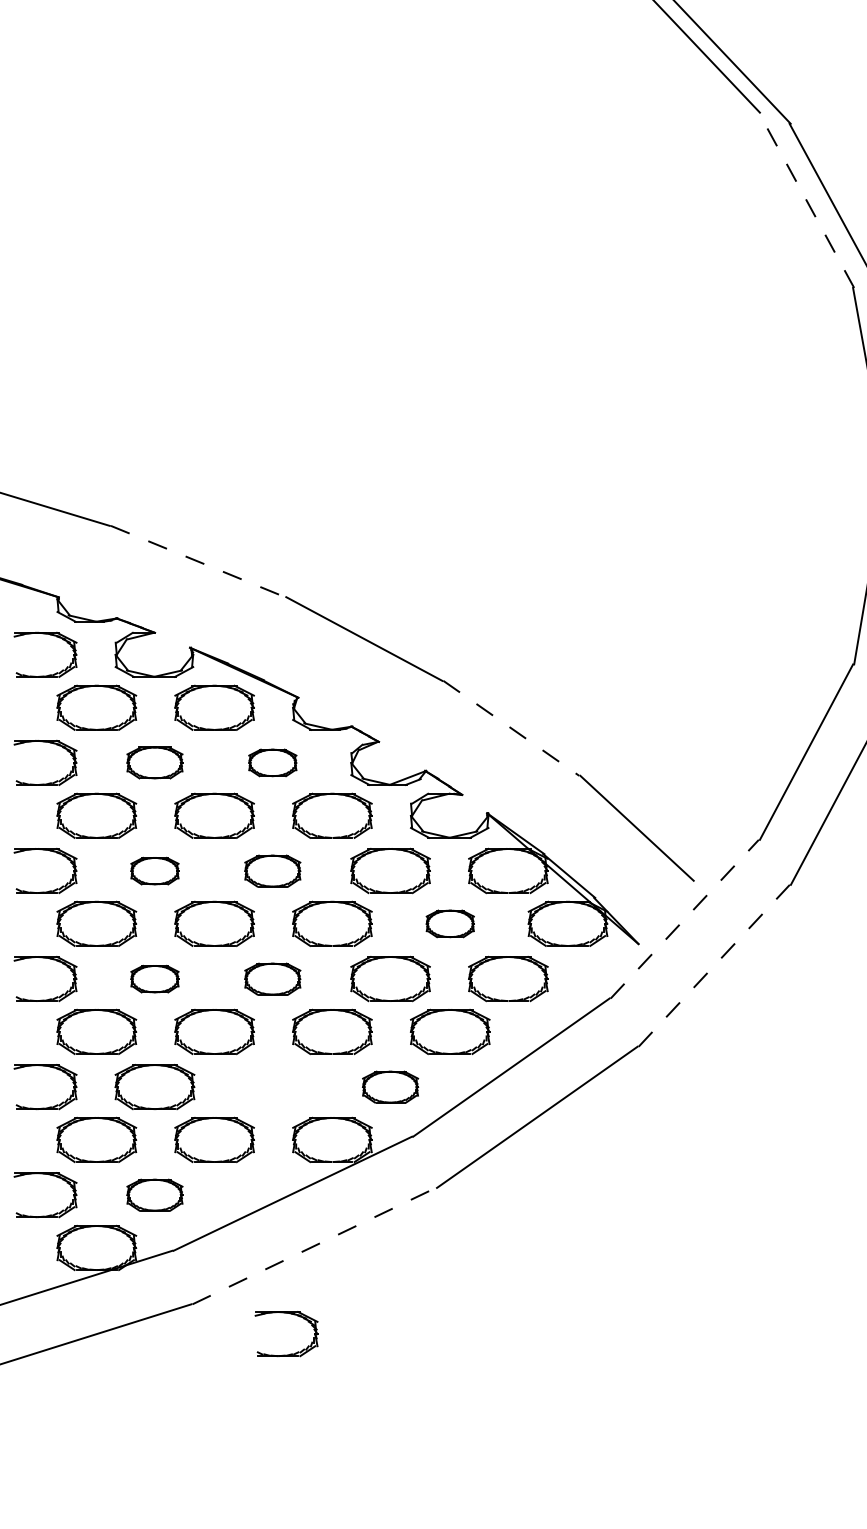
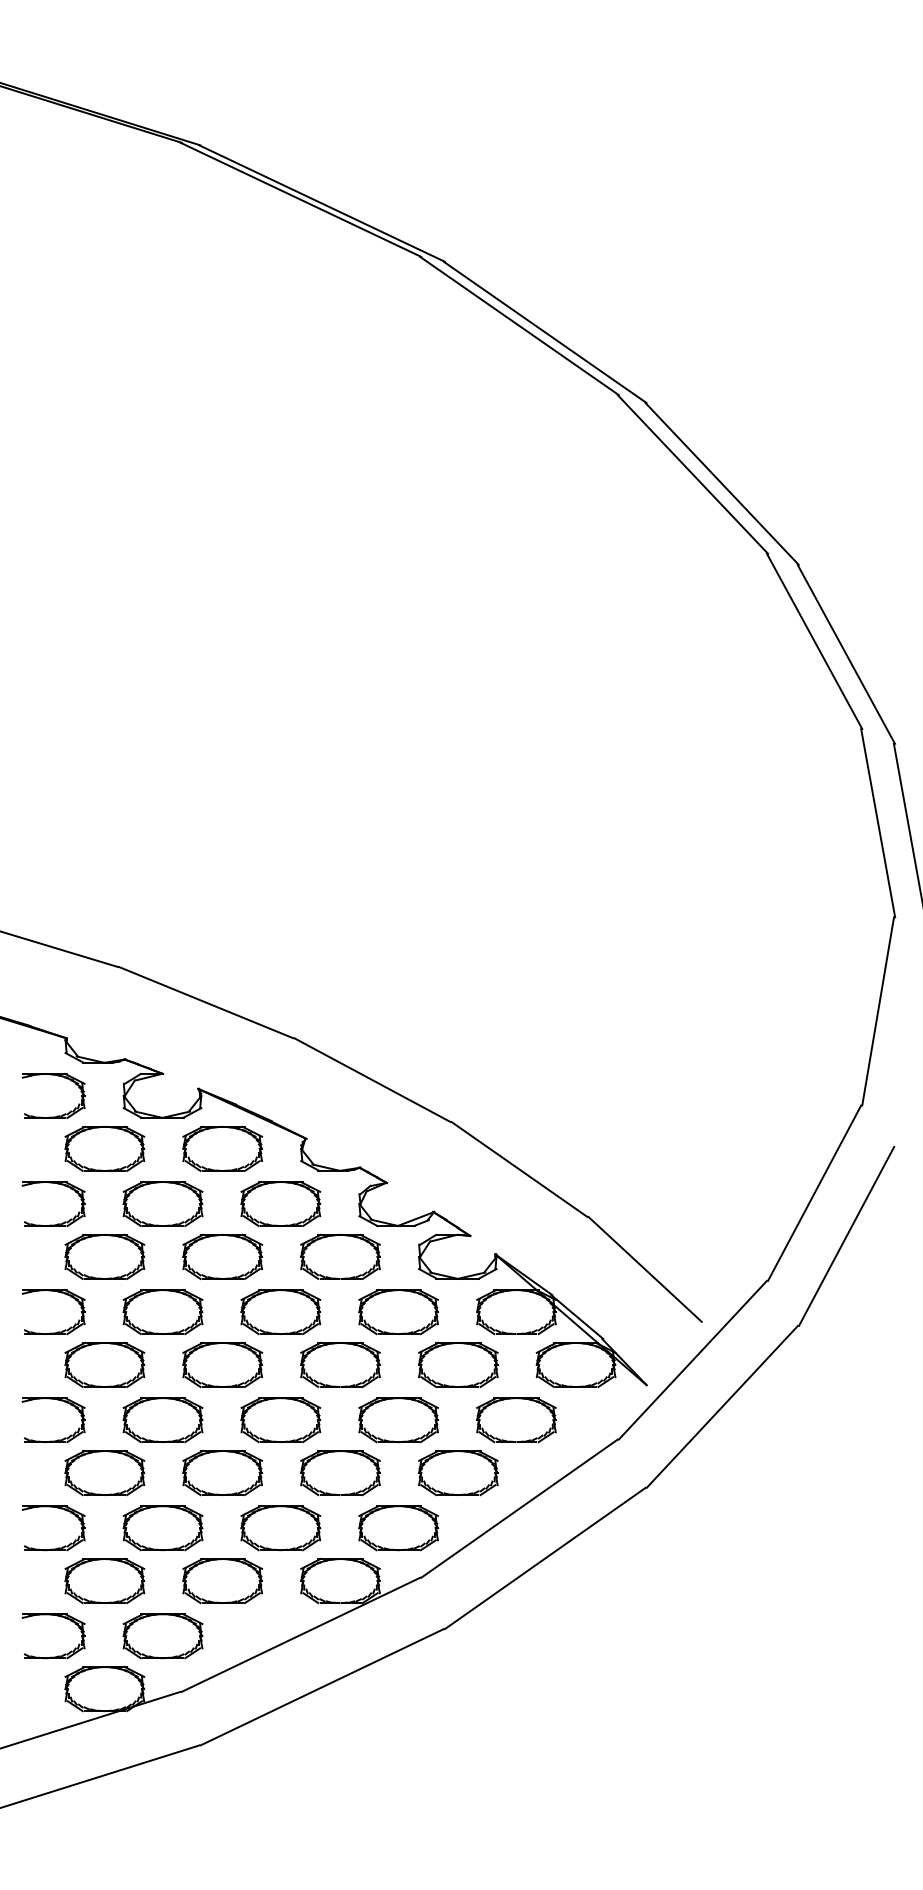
line: (806, 200) -> (814, 641), dashed -> solid
line: (198, 561) -> (206, 1002), dashed -> solid
line: (511, 728) -> (519, 1169), dashed -> solid
part: (154, 762) -> (162, 1203), size x1.43
part: (272, 762) -> (280, 1203), size x1.67
part: (154, 871) -> (162, 1312), size x1.67
part: (272, 871) -> (280, 1312), size x1.43
line: (684, 919) -> (692, 1360), dashed -> solid
part: (450, 923) -> (458, 1364), size x1.67
line: (714, 965) -> (722, 1406), dashed -> solid
part: (154, 979) -> (162, 1420), size x1.67
part: (272, 979) -> (280, 1420), size x1.43
part: (272, 1087) -> (280, 1528), added
part: (390, 1087) -> (398, 1528), size x1.43
part: (154, 1195) -> (162, 1636), size x1.43
line: (314, 1246) -> (322, 1687), dashed -> solid
part: (290, 1353) -> (298, 1794), removed

